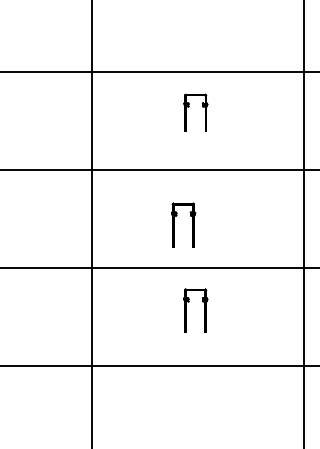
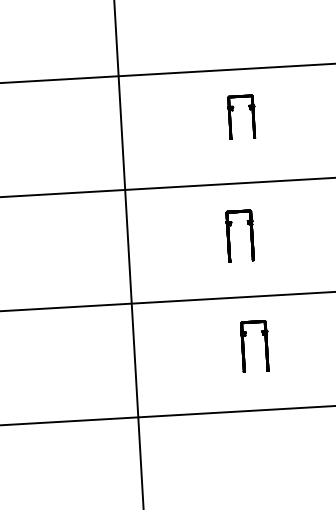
part: (174, 224) -> (229, 235), moved

